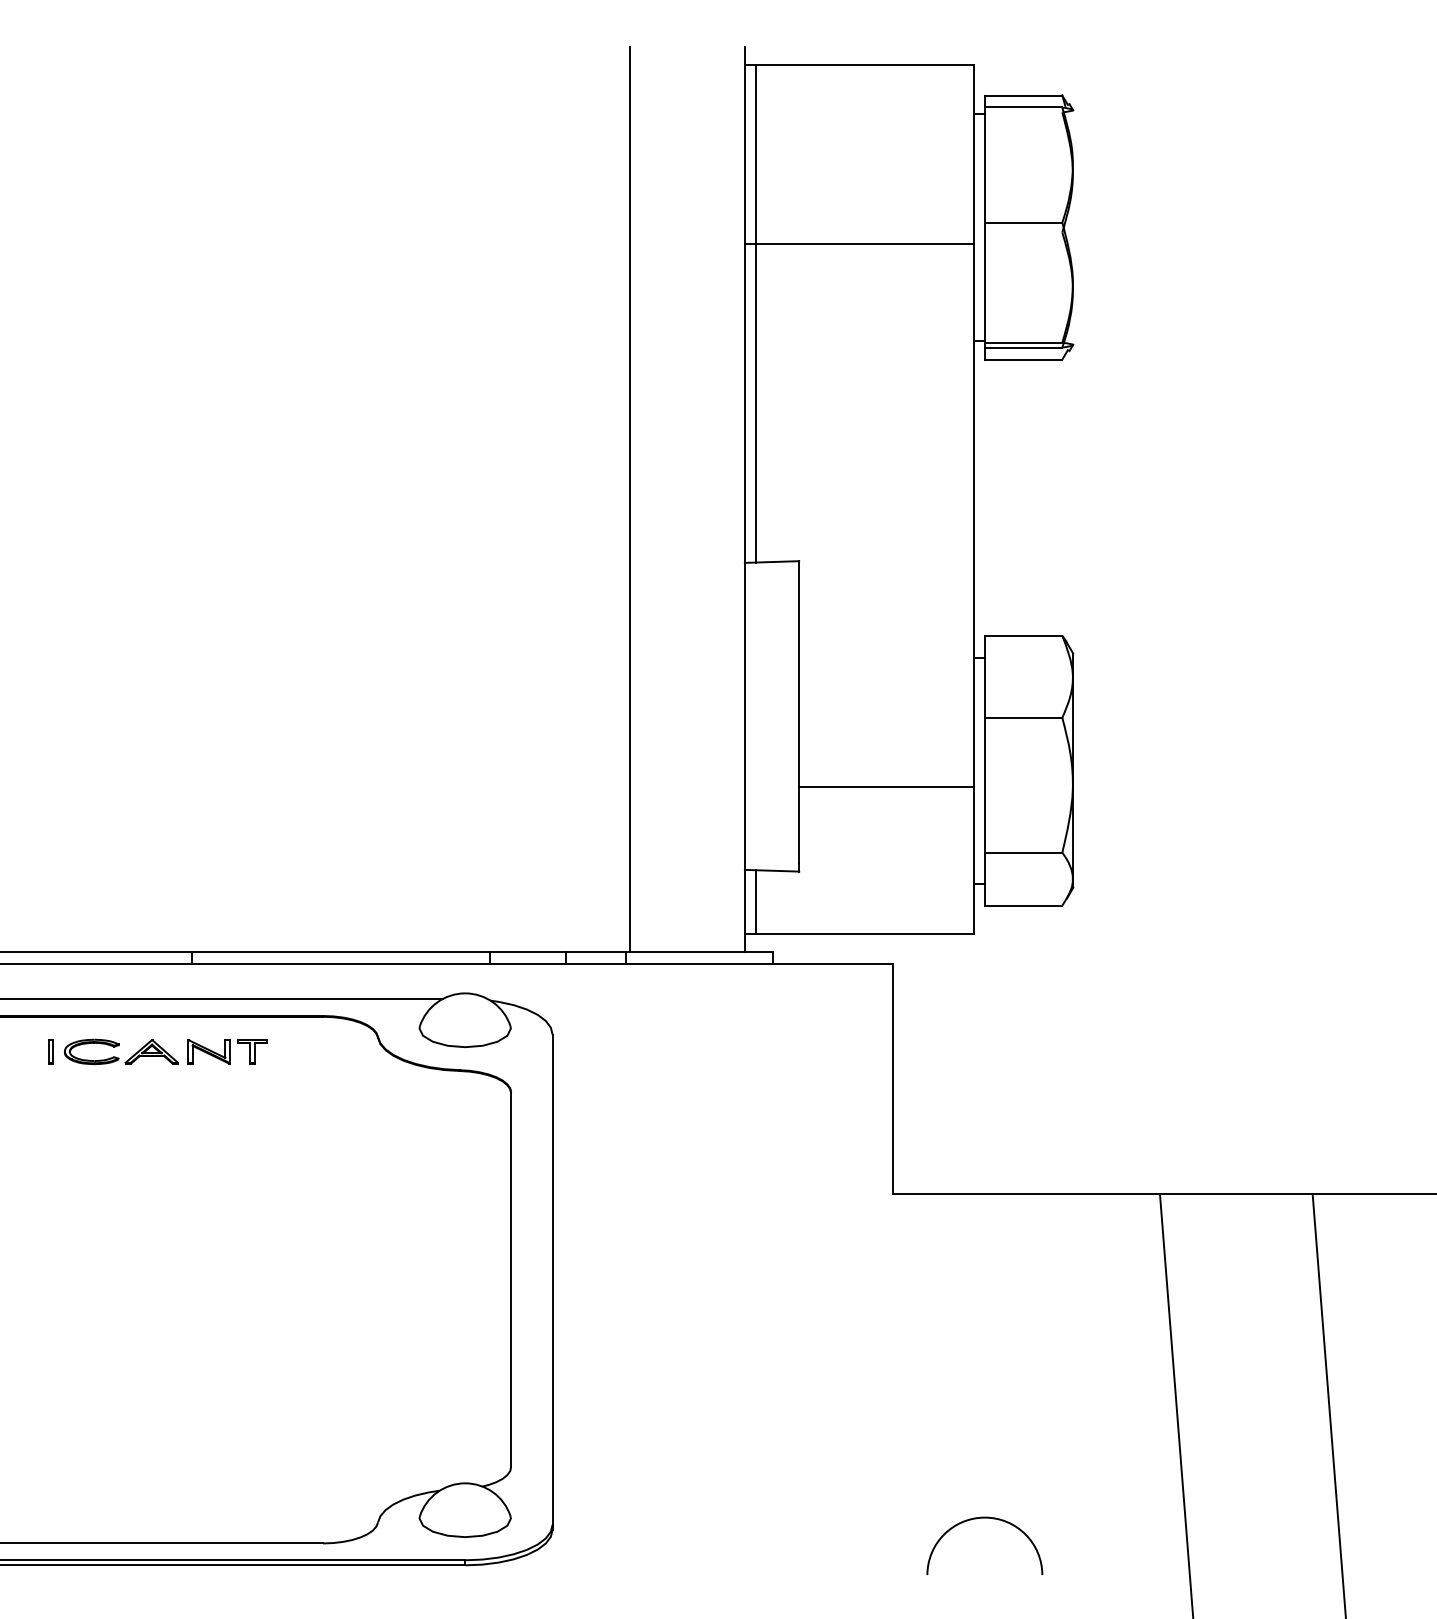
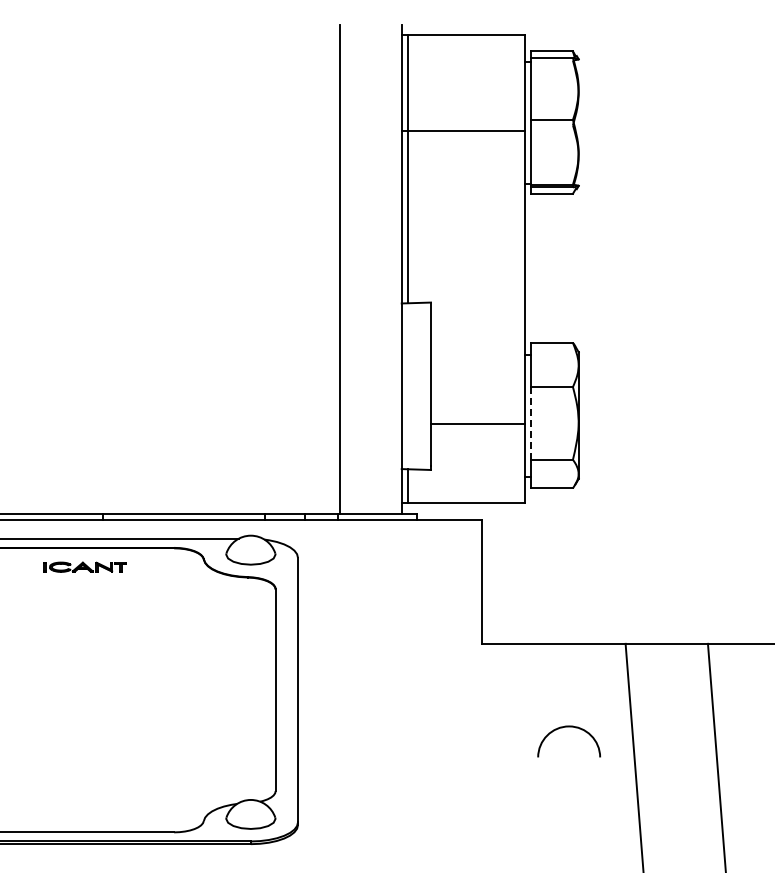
line: (983, 785) -> (530, 423), solid -> dashed
part: (156, 1050) -> (84, 566), size x0.7
arc: (983, 1519) -> (568, 727), moved

